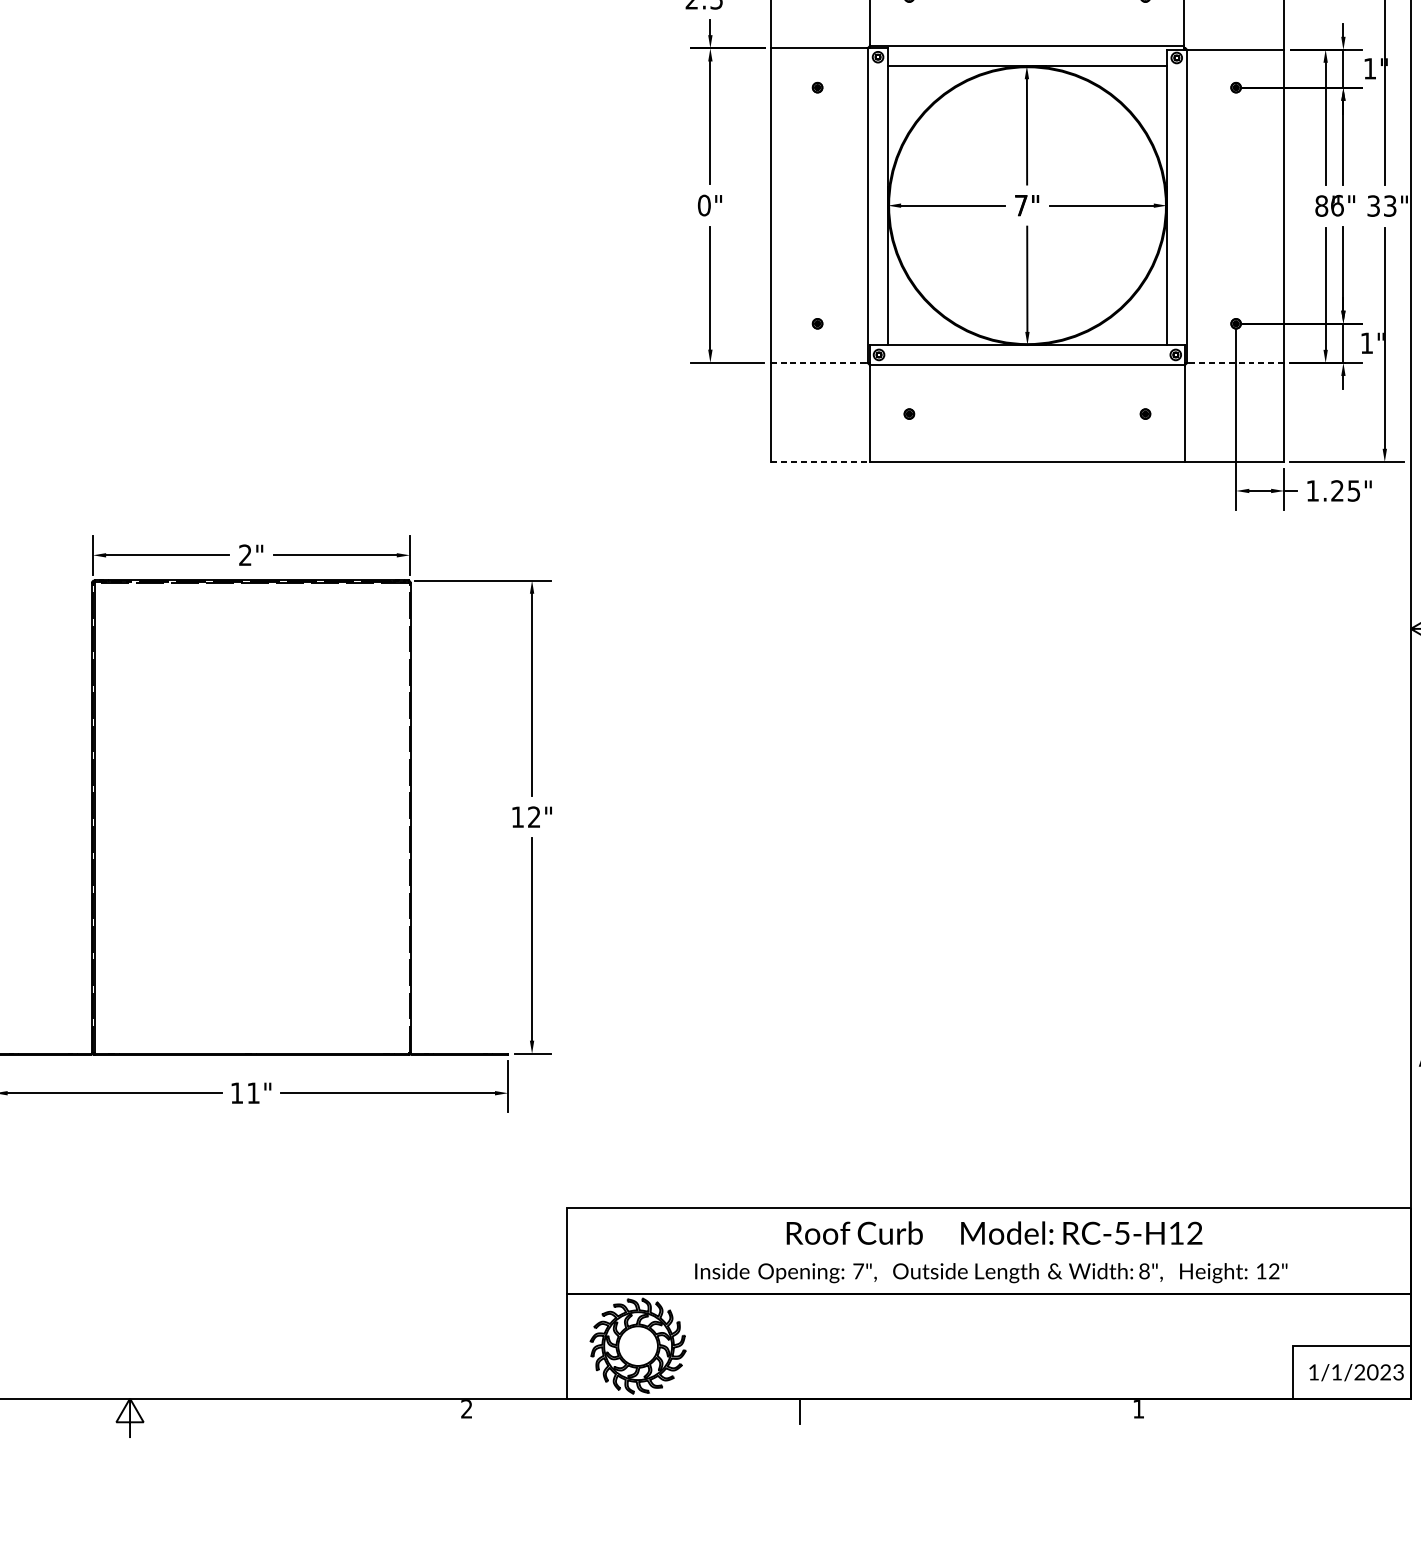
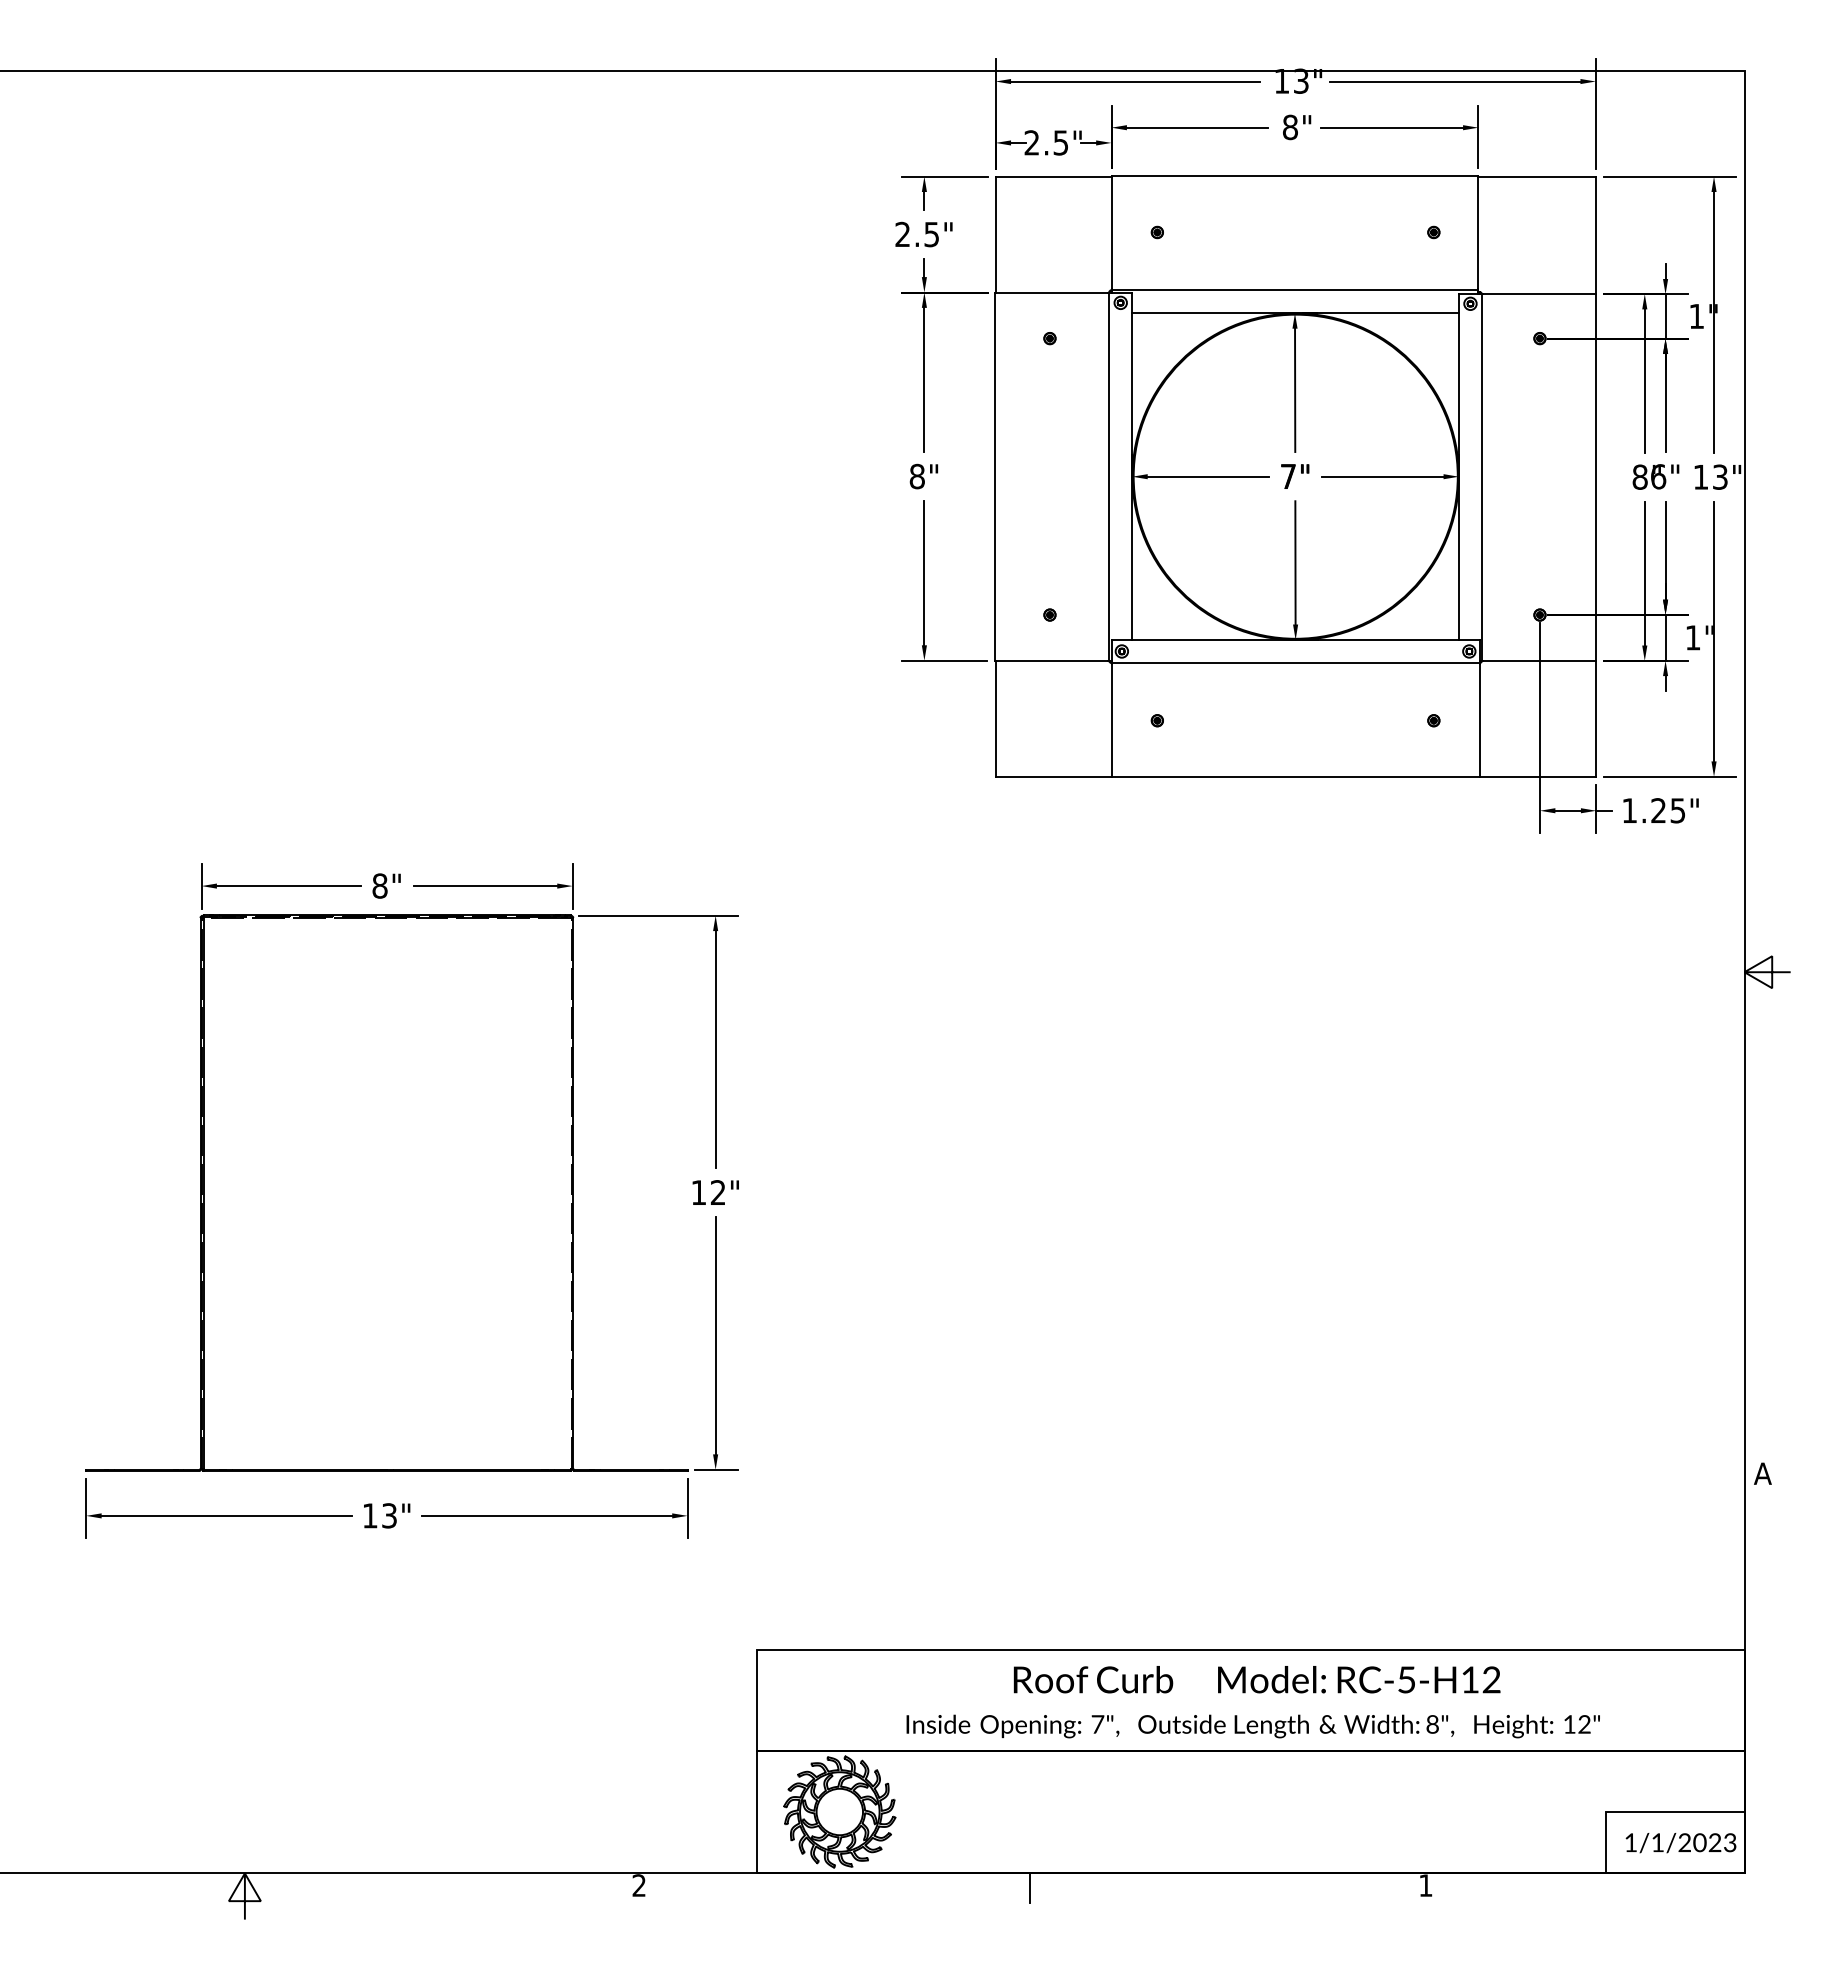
text: (703, 205) -> (916, 476), 0" -> 8"
text: (1373, 205) -> (1700, 476), 33" -> 13"
line: (818, 362) -> (1051, 660), dashed -> solid
line: (1235, 362) -> (1539, 660), dashed -> solid
line: (820, 461) -> (1053, 776), dashed -> solid
text: (244, 554) -> (379, 885), 2" -> 8"
text: (253, 1092) -> (389, 1515), 11" -> 13"

